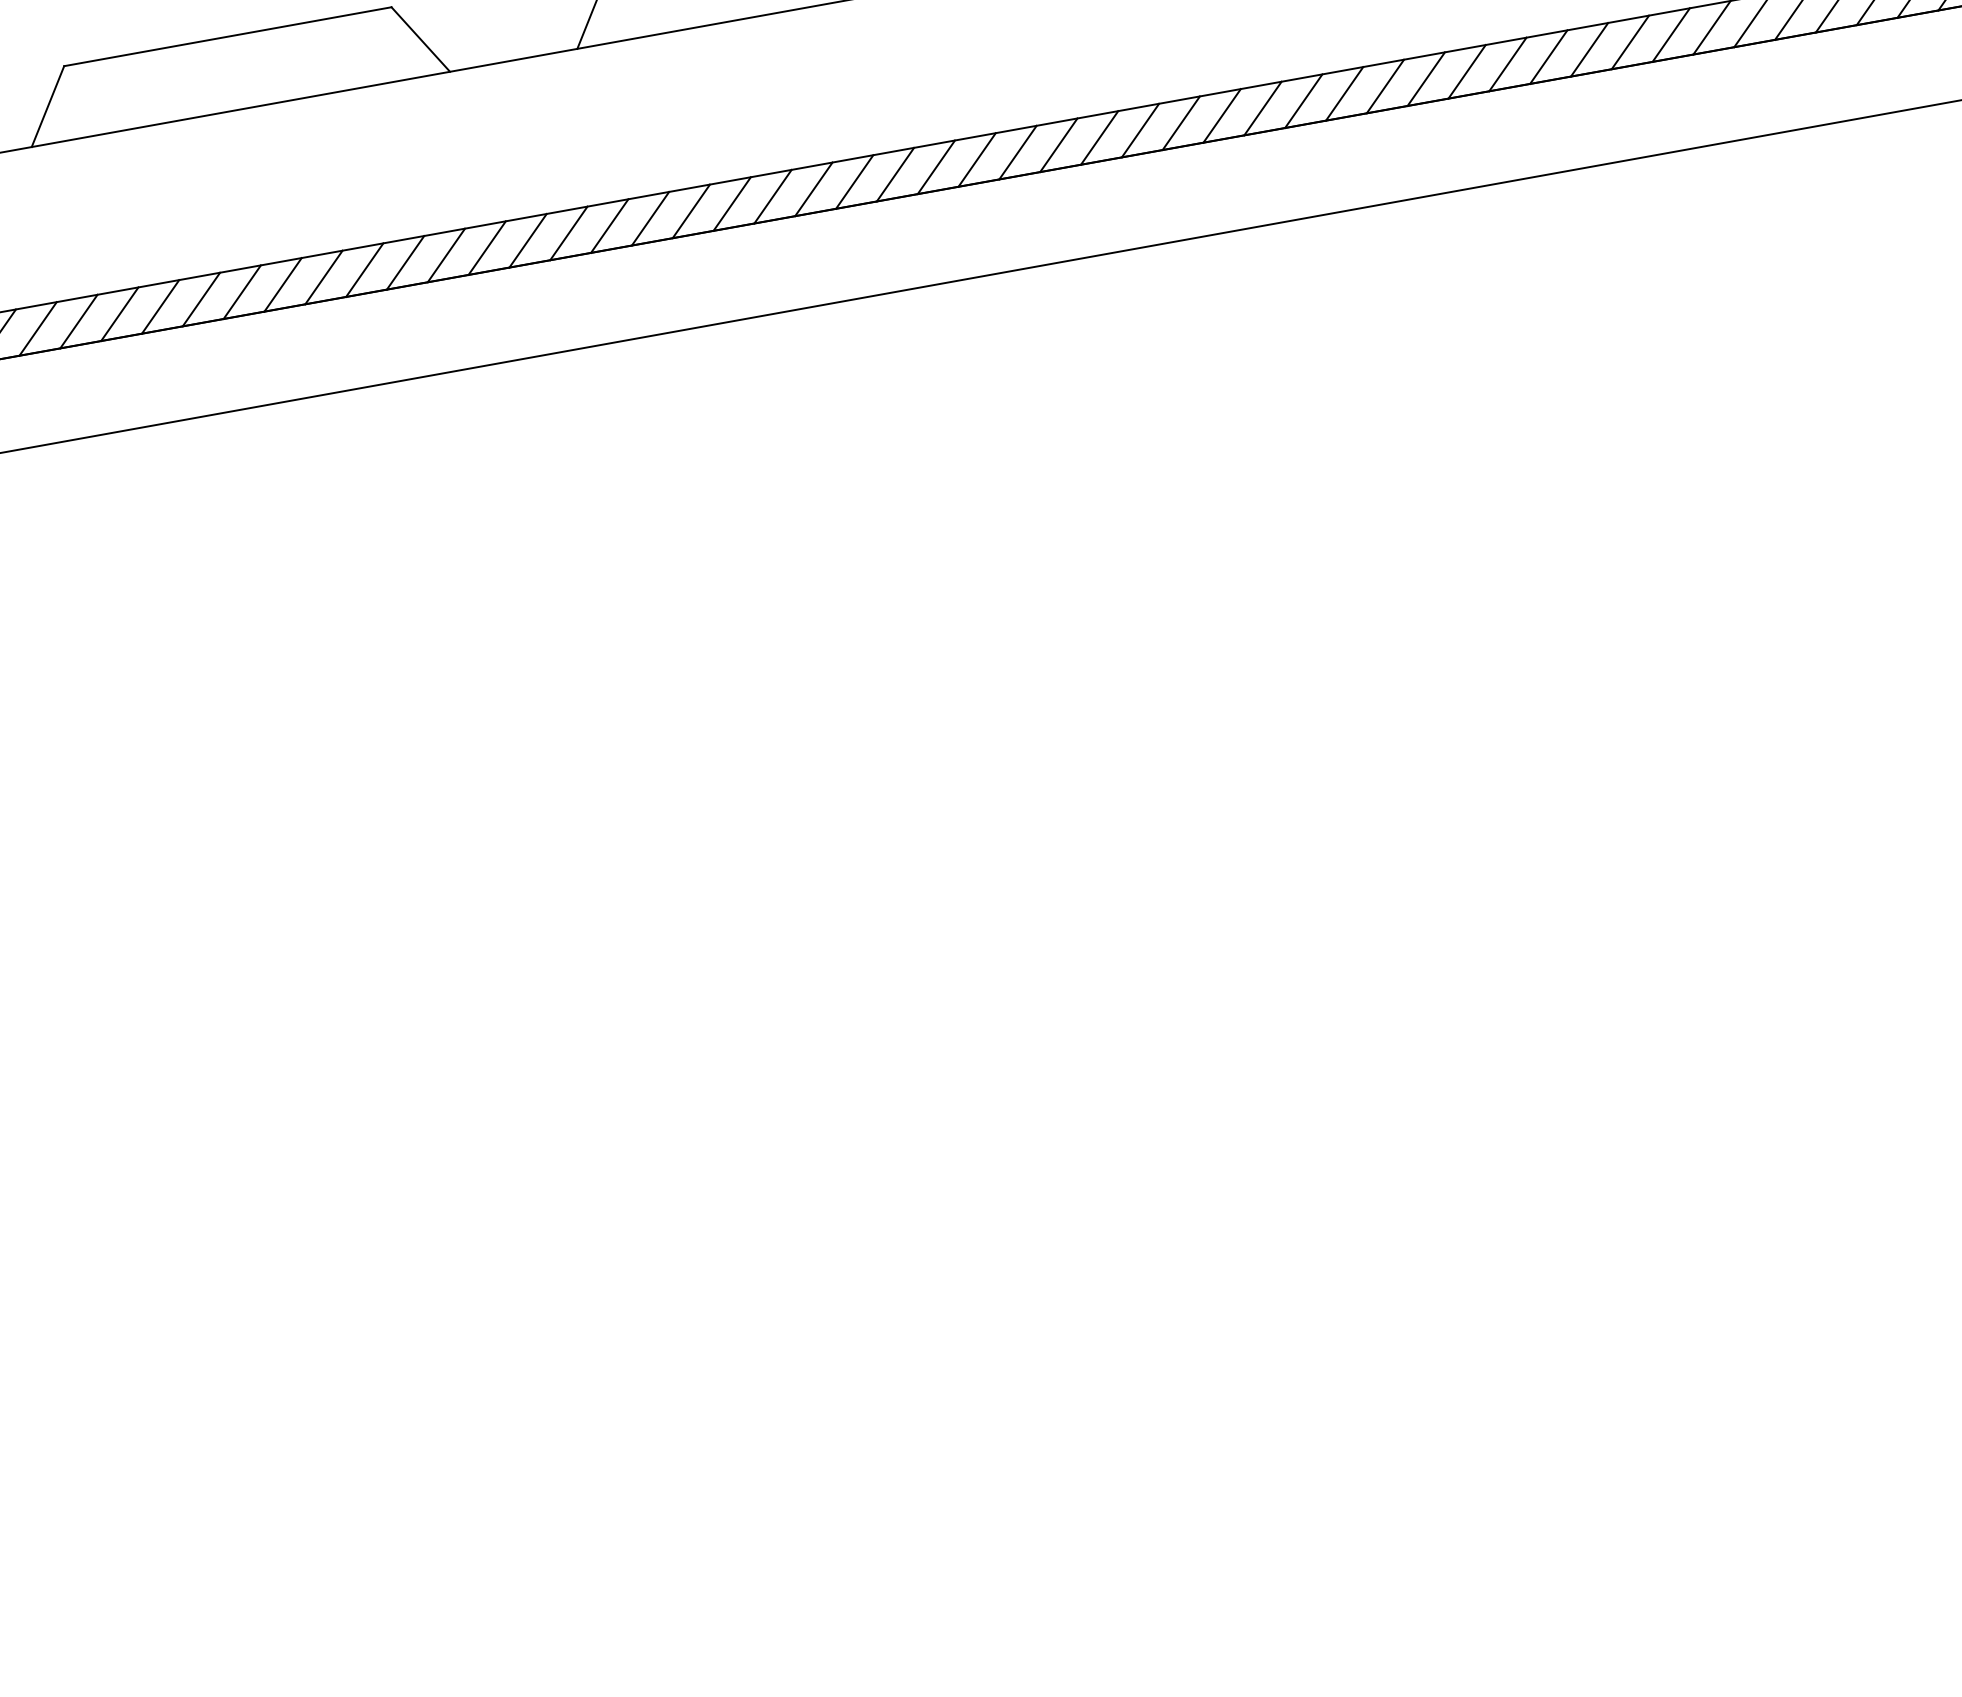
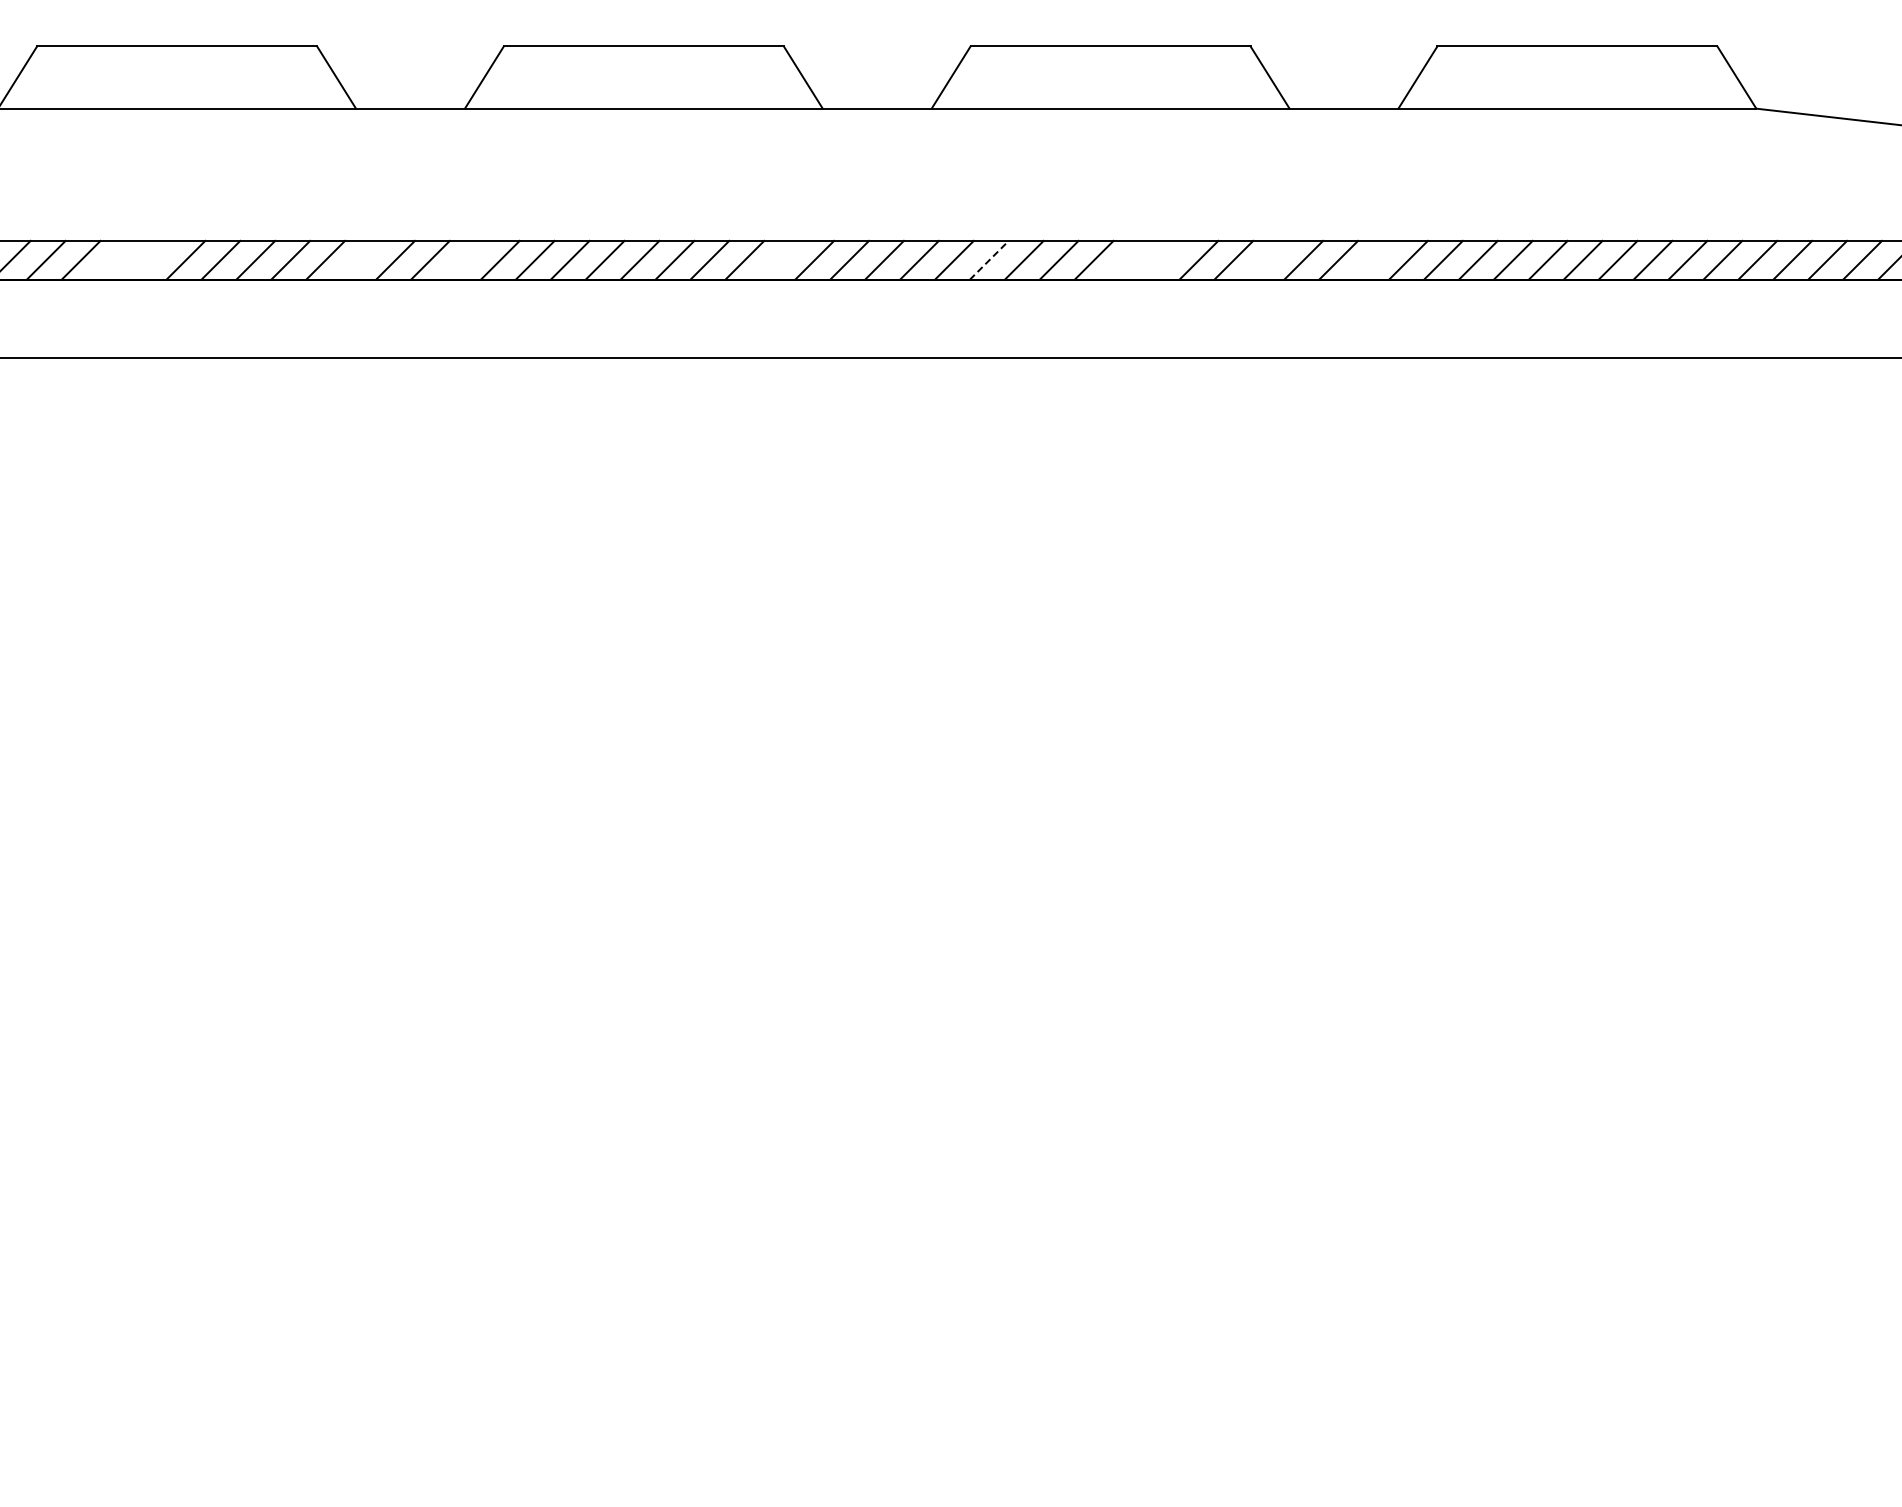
line: (1671, 34) -> (1373, 259), removed
line: (1548, 56) -> (1268, 259), removed
line: (1425, 78) -> (1163, 259), removed
line: (1384, 85) -> (1128, 259), removed
line: (1222, 116) -> (989, 260), solid -> dashed
line: (976, 159) -> (779, 259), removed
line: (608, 225) -> (464, 259), removed
line: (487, 247) -> (360, 259), removed
line: (241, 291) -> (150, 259), removed
line: (200, 298) -> (115, 259), removed

